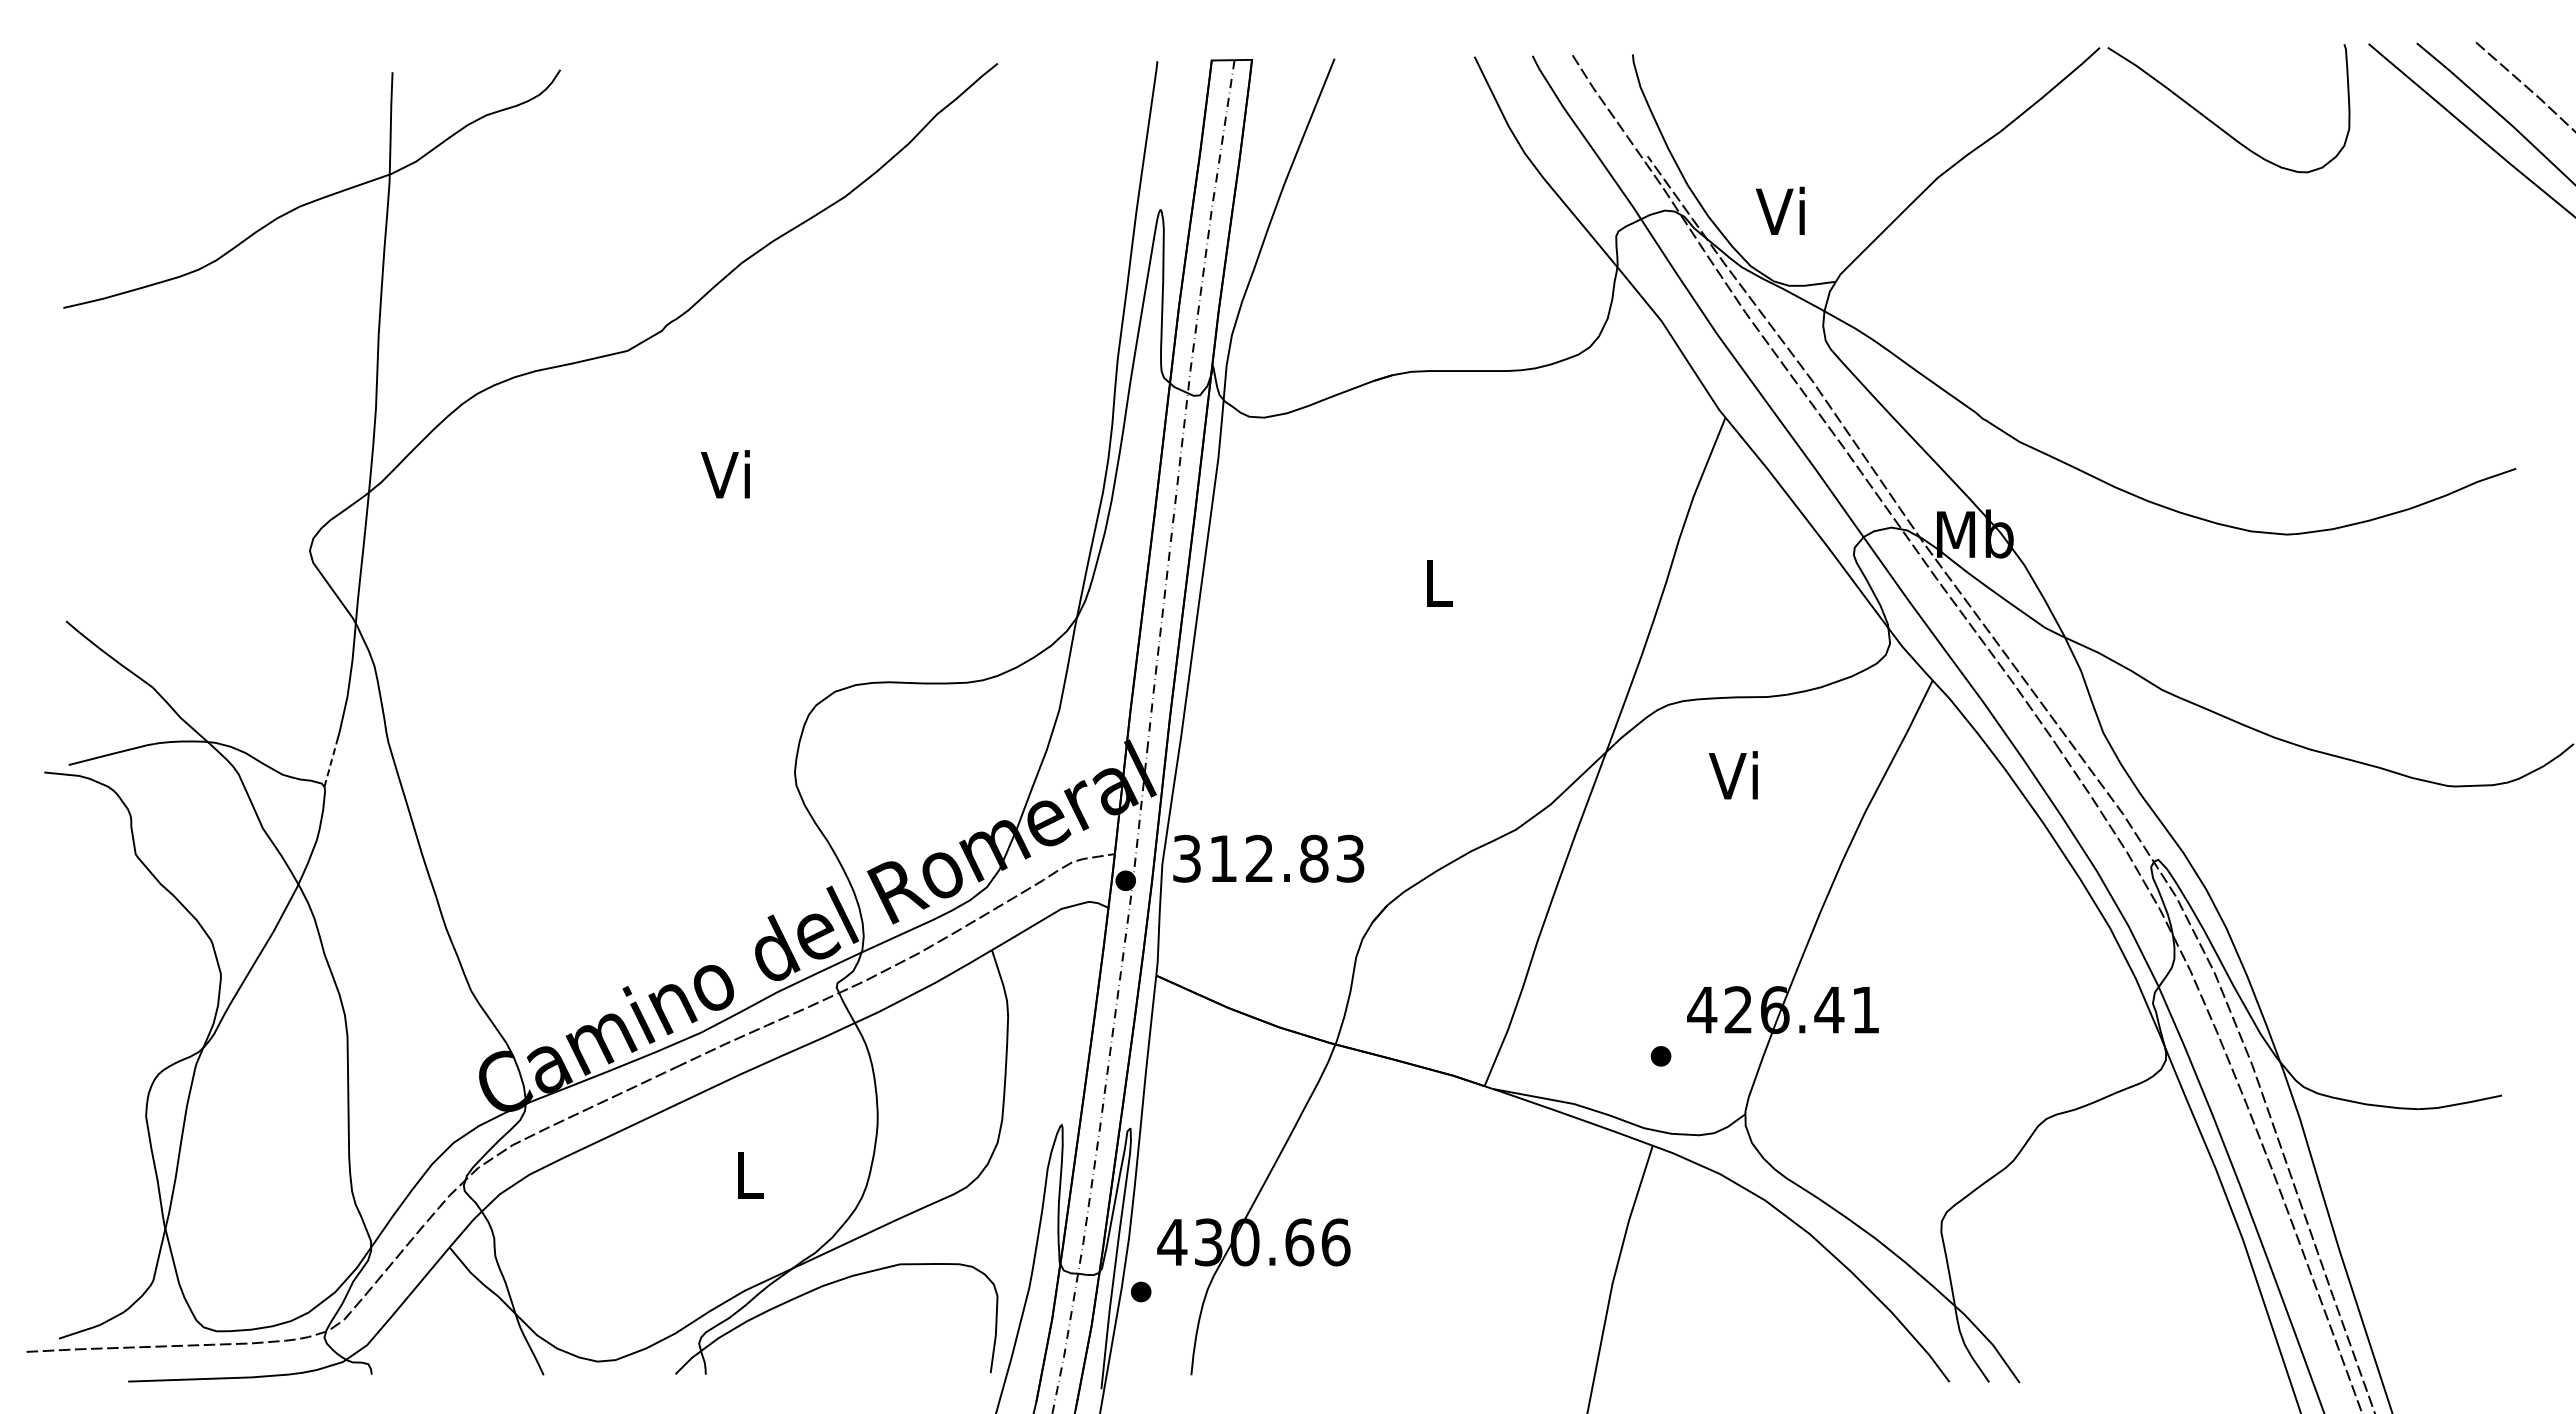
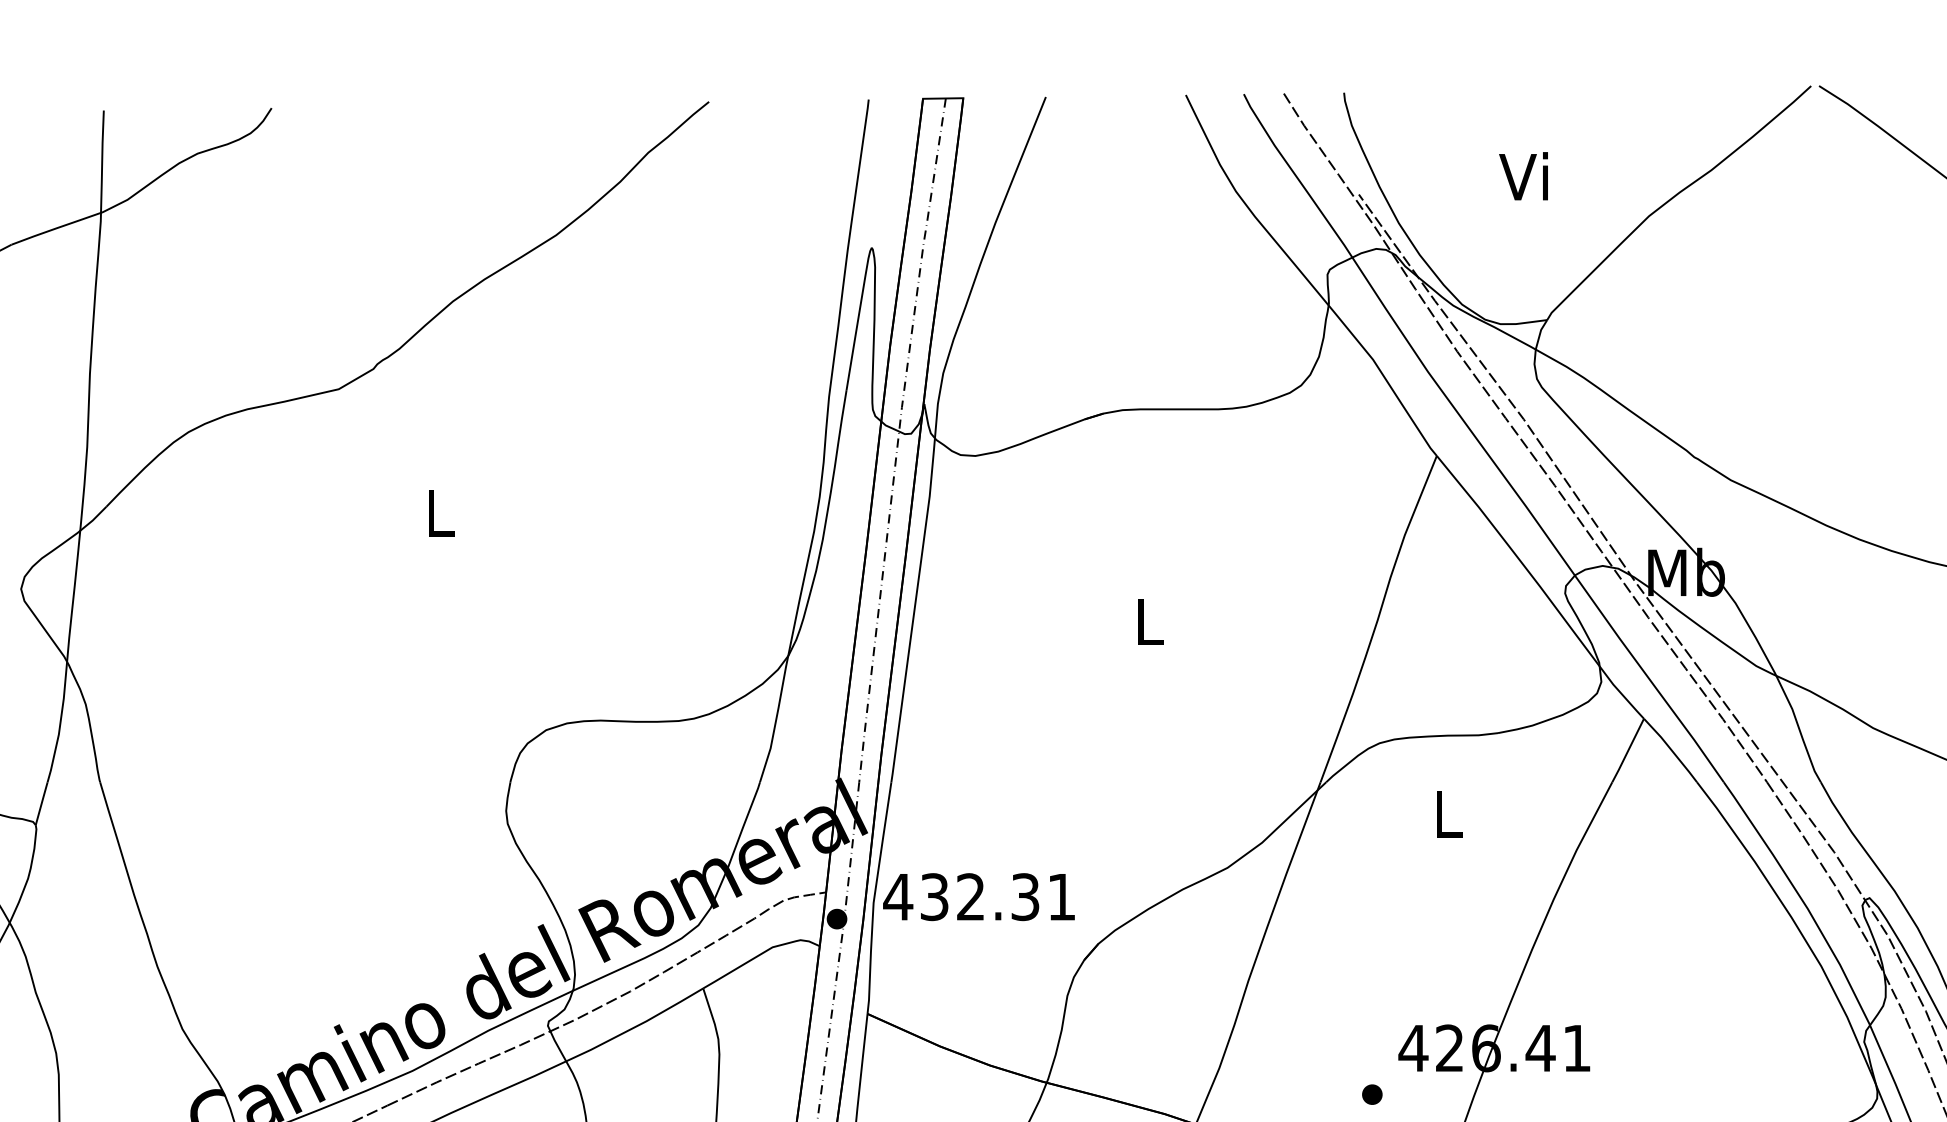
text: (1779, 210) -> (1522, 175), moved
text: (725, 474) -> (436, 512), Vi -> L
line: (330, 765) -> (41, 803), dashed -> solid
text: (1732, 775) -> (1443, 813), Vi -> L
text: (1267, 858) -> (978, 896), 312.83 -> 432.31

